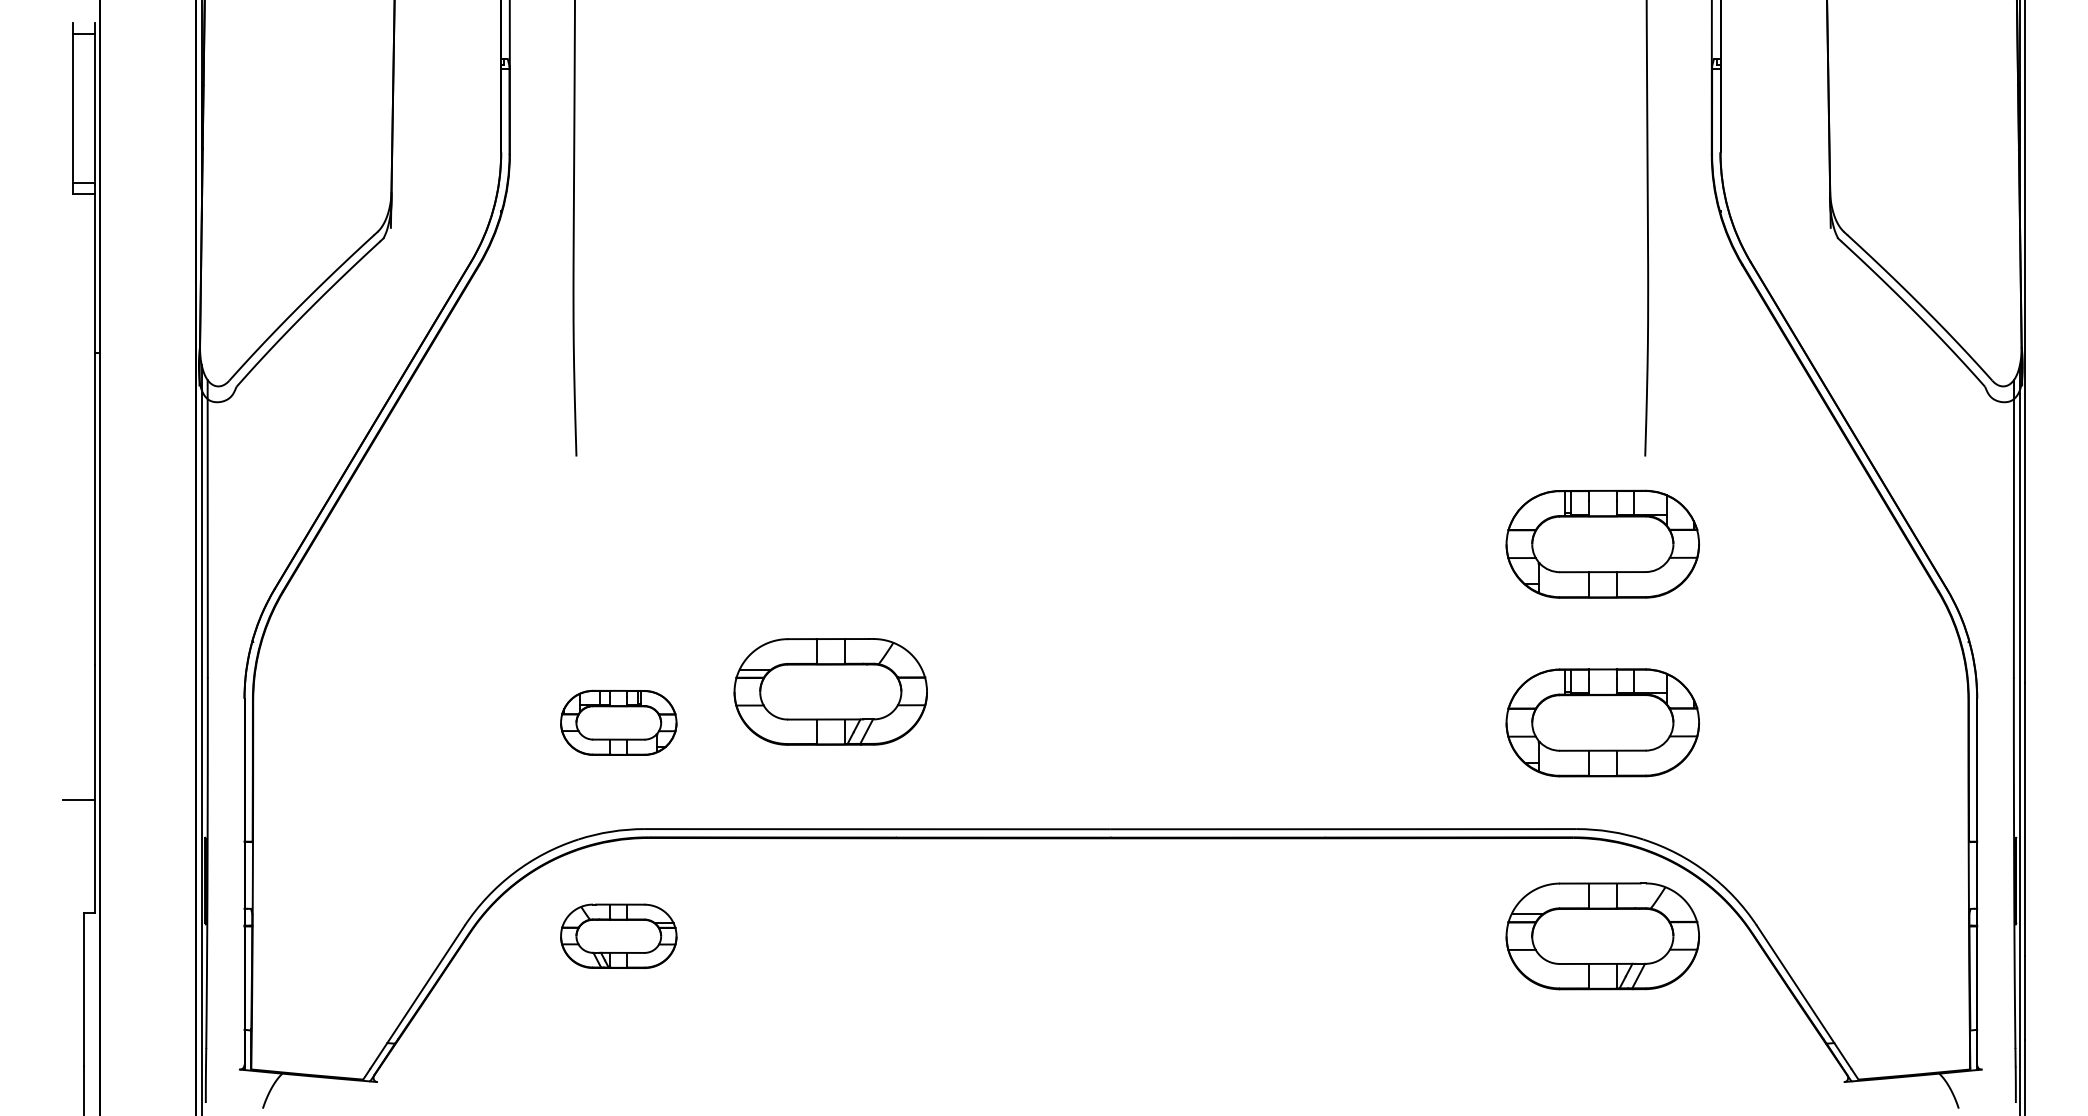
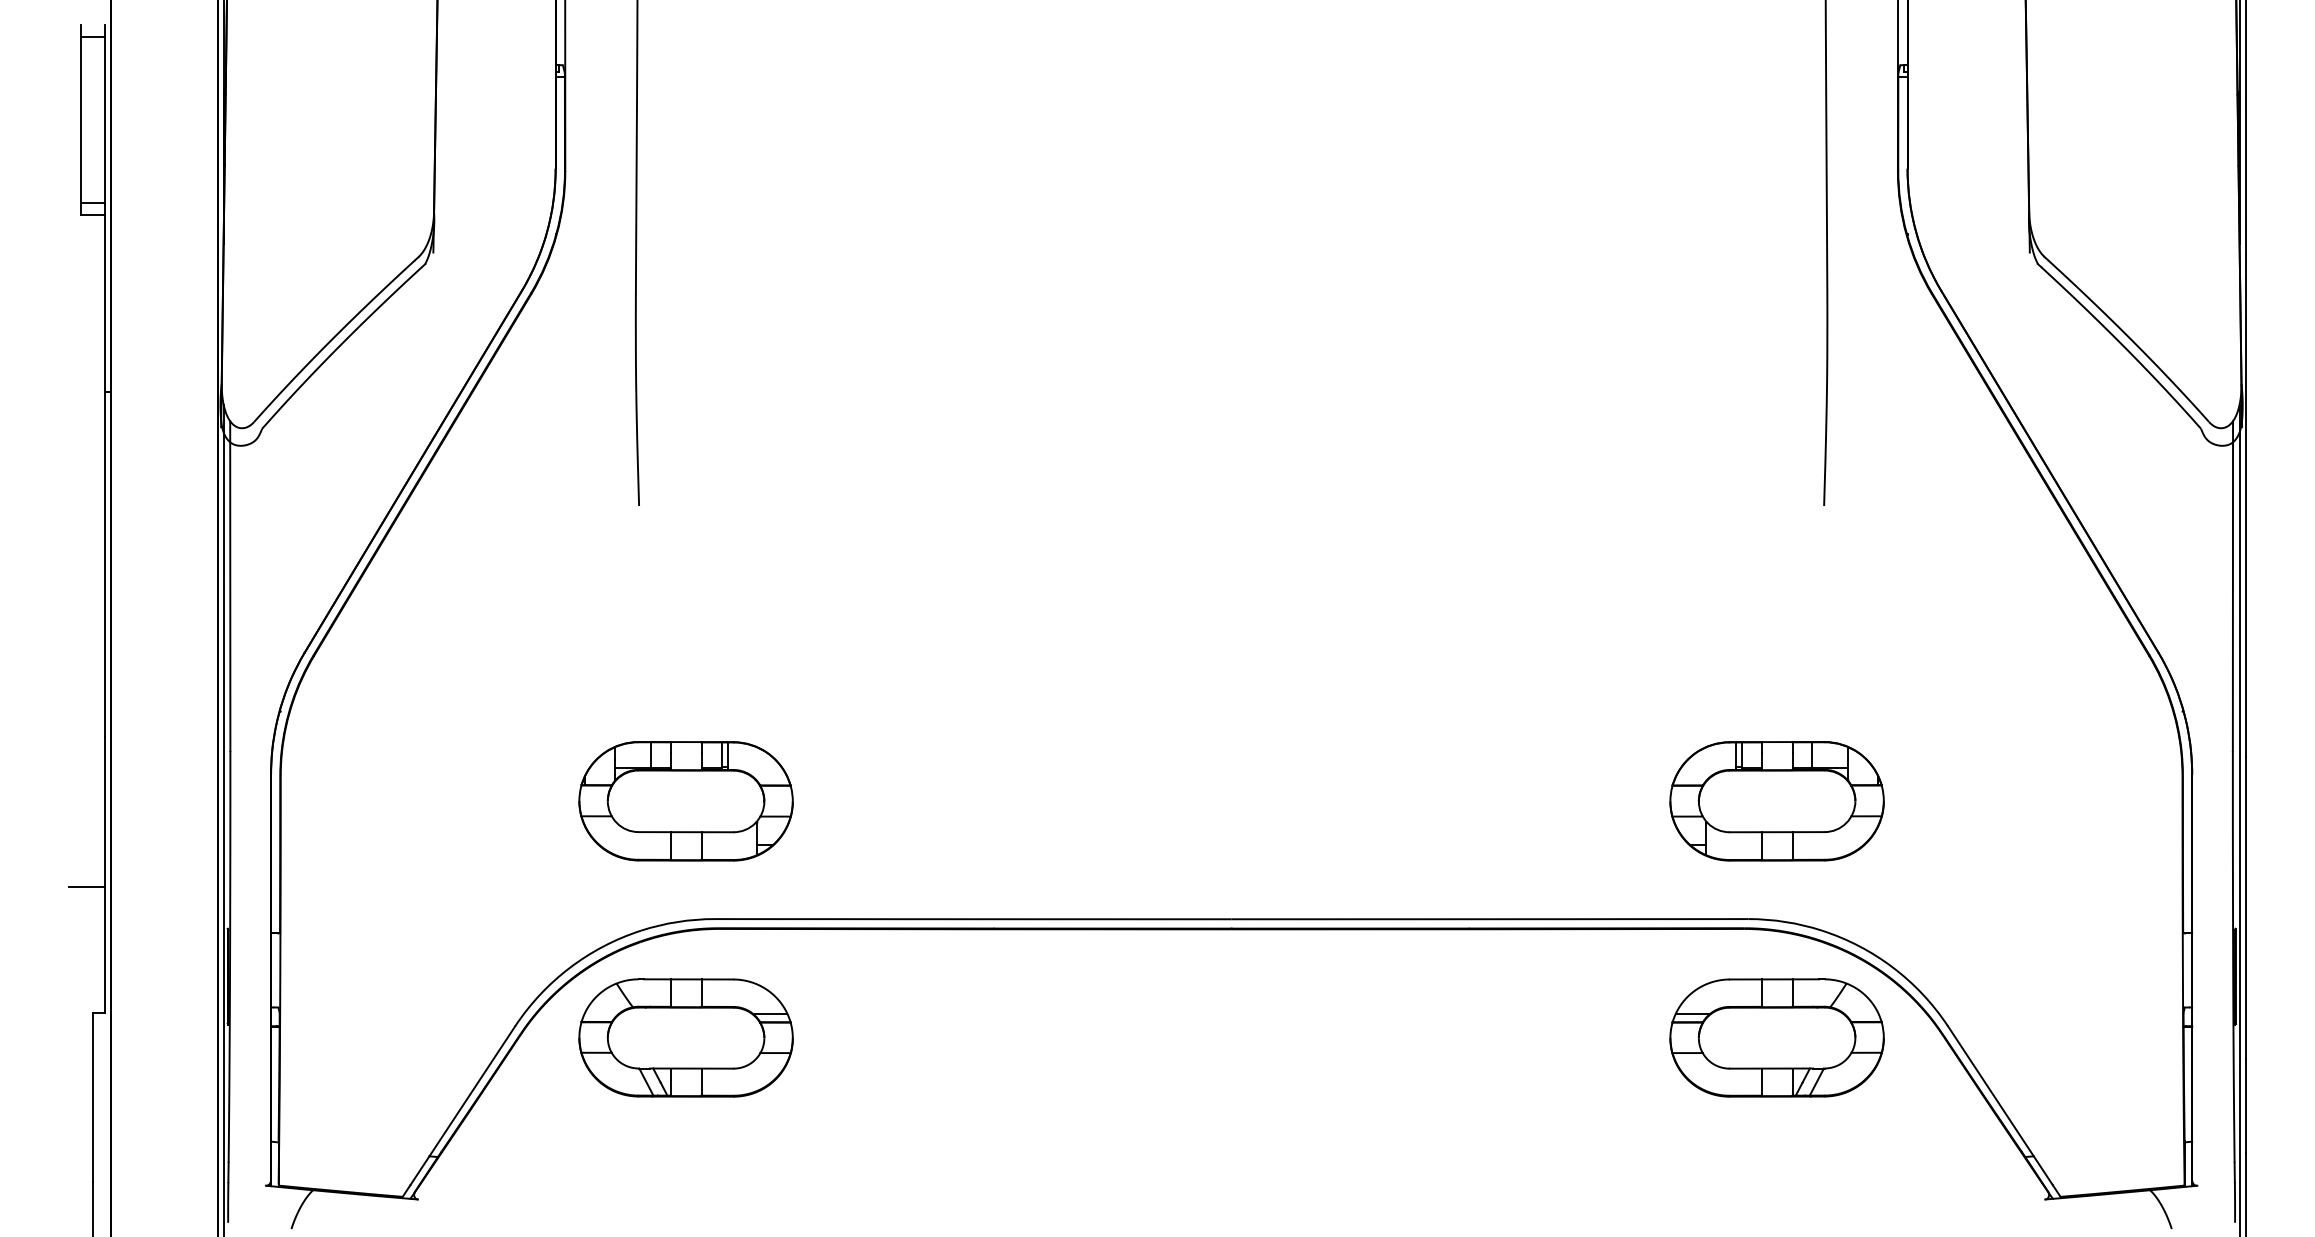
part: (1602, 544) -> (1776, 603), removed
part: (830, 691) -> (920, 766), removed
part: (618, 723) -> (685, 801), size x1.67
part: (618, 935) -> (685, 1037), size x1.67

